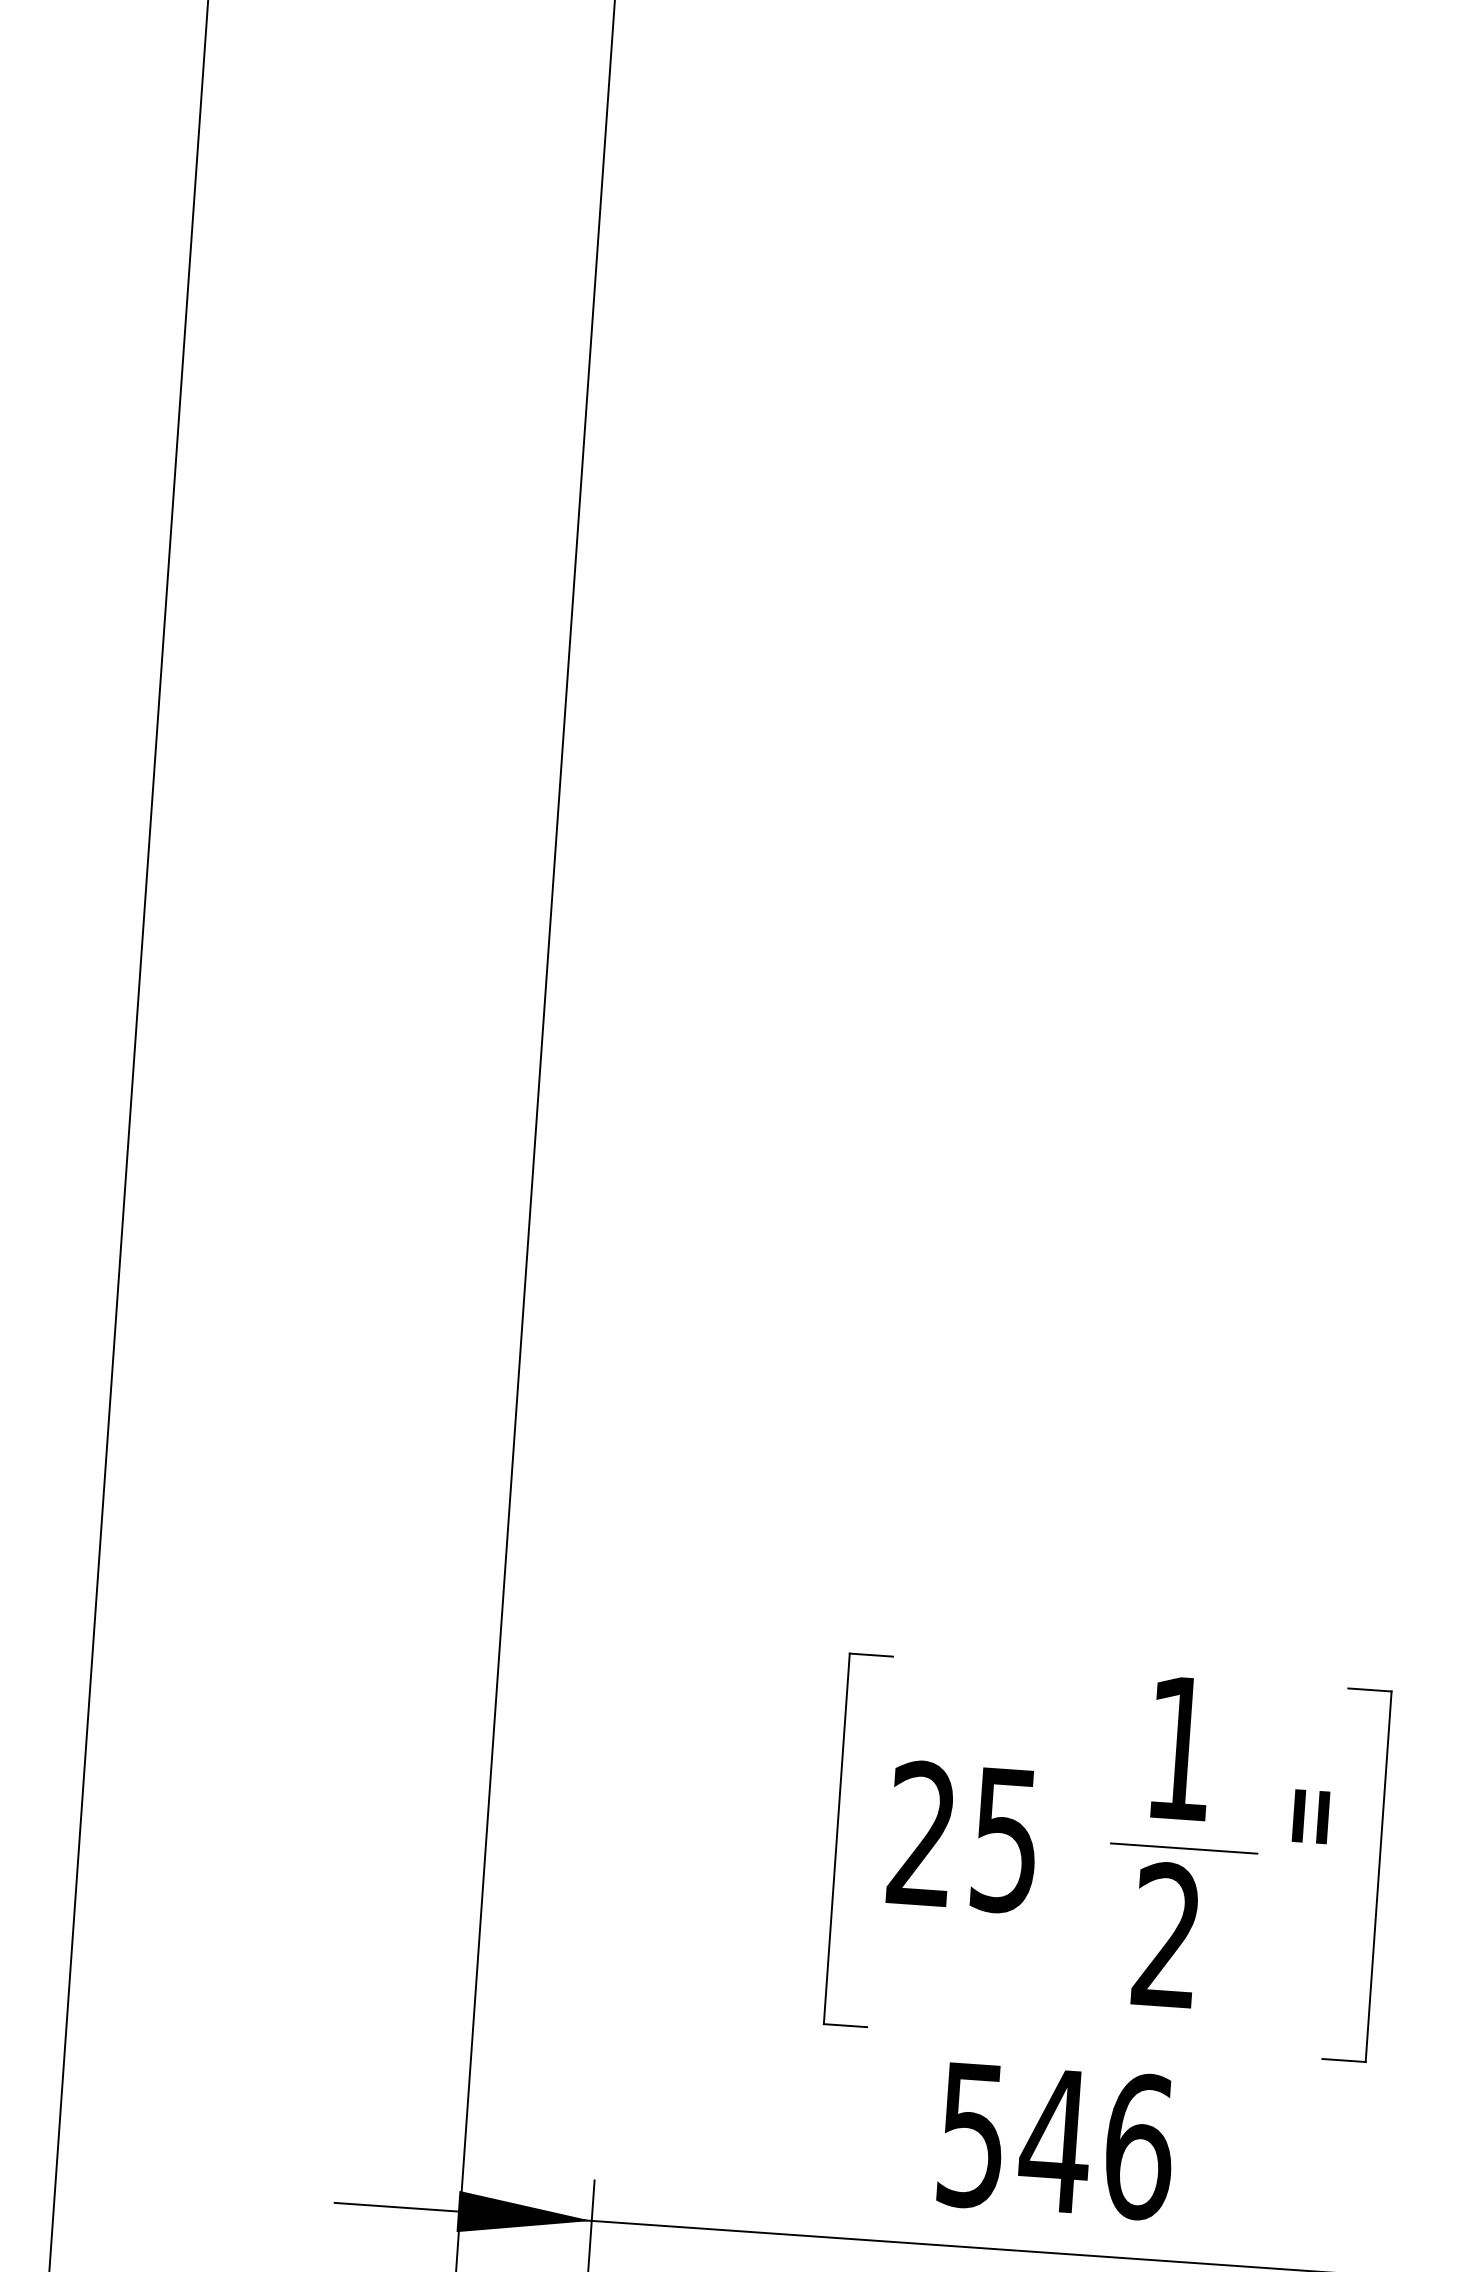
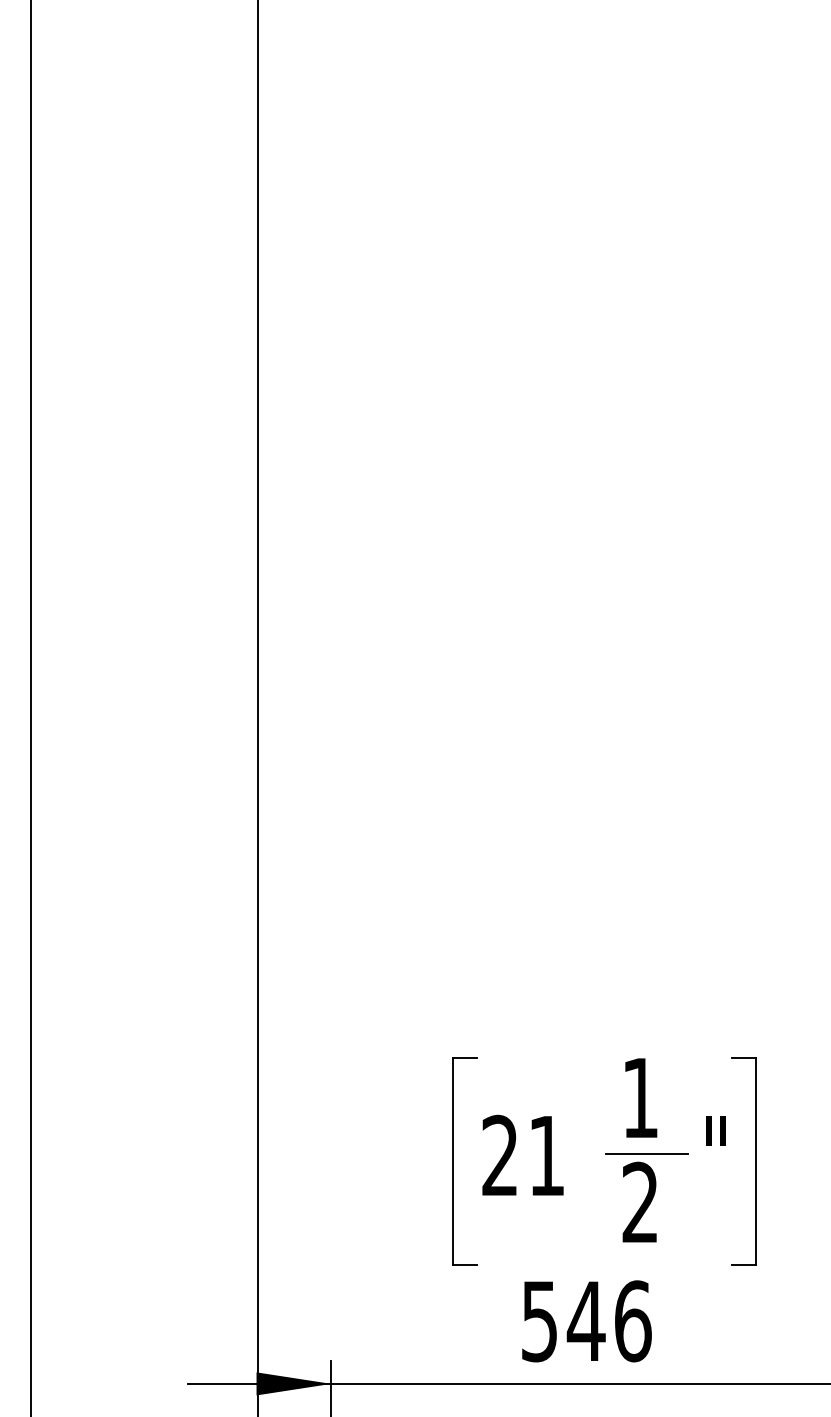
text: (1004, 1841) -> (546, 1156), 25 -> 21

